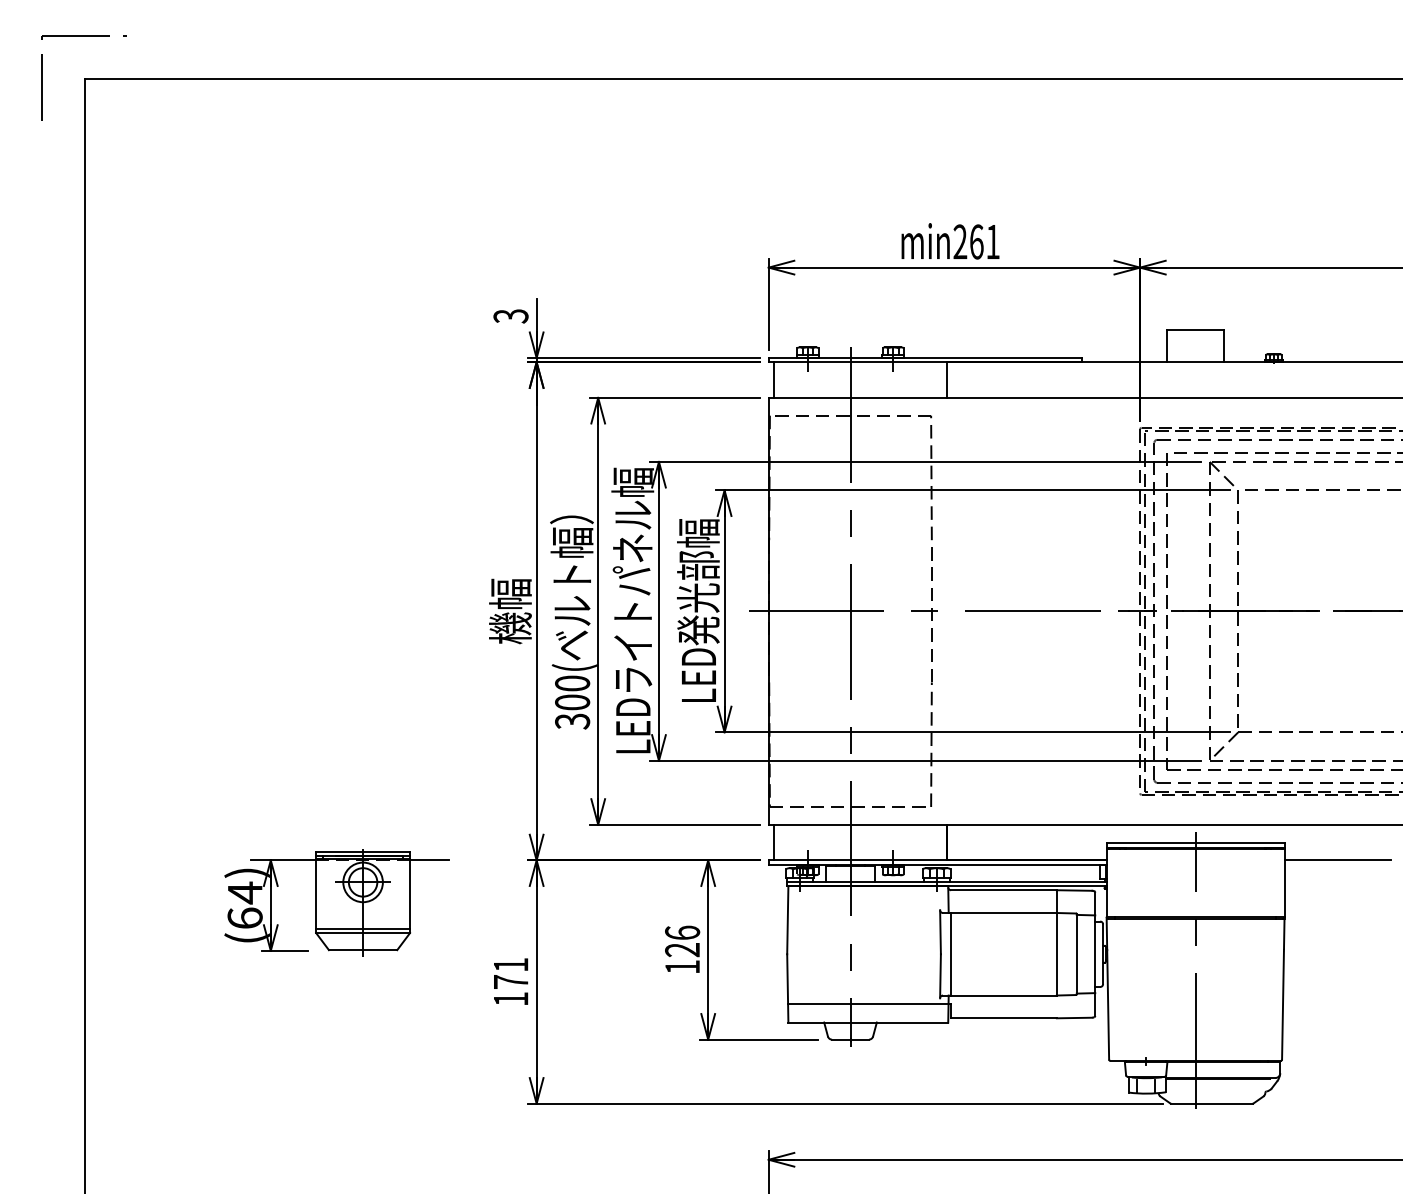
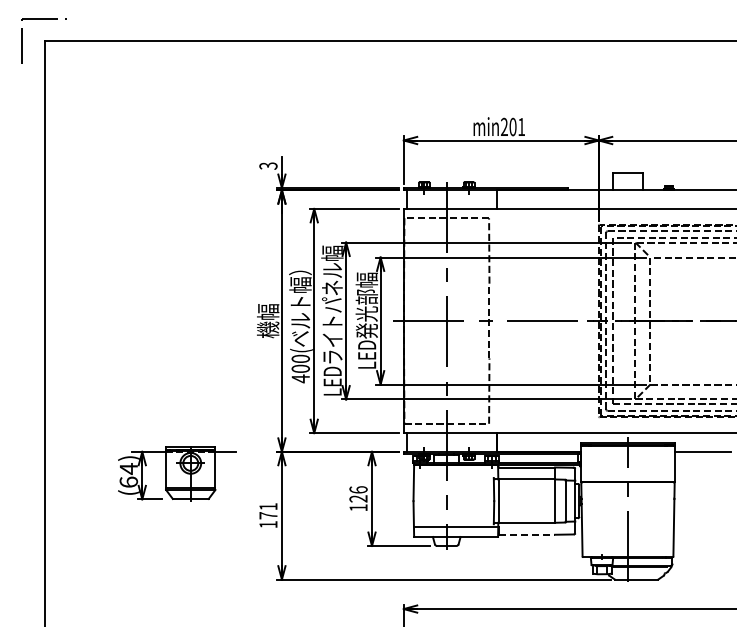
text: (975, 240) -> (512, 126), min261 -> min201
text: (572, 720) -> (300, 378), 300( -> 400(
line: (1004, 1017) -> (527, 534), solid -> dashed

